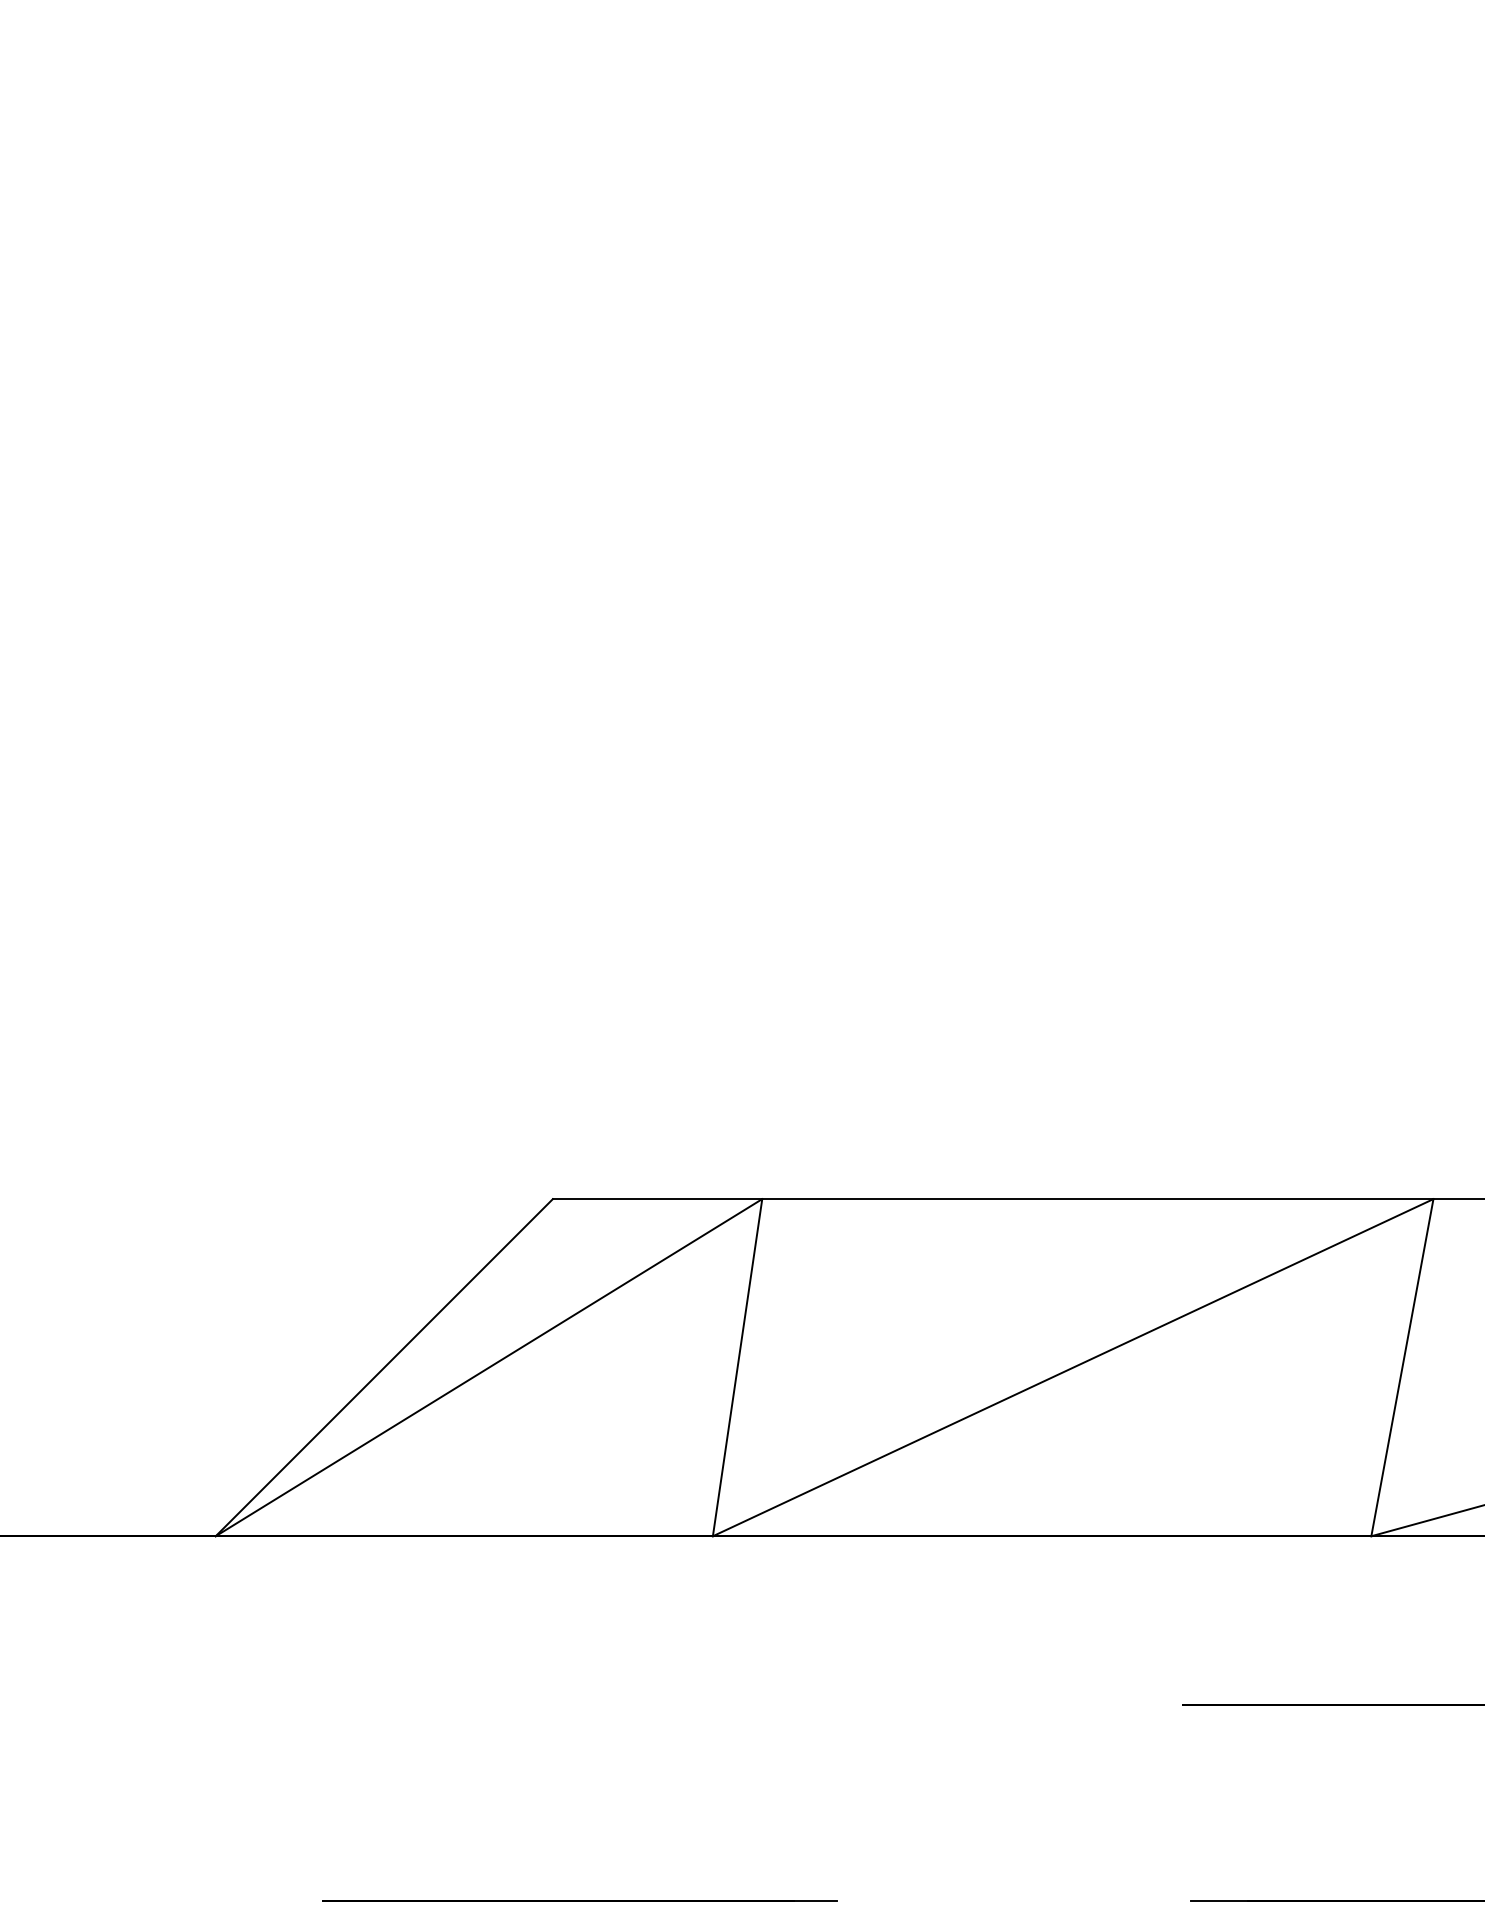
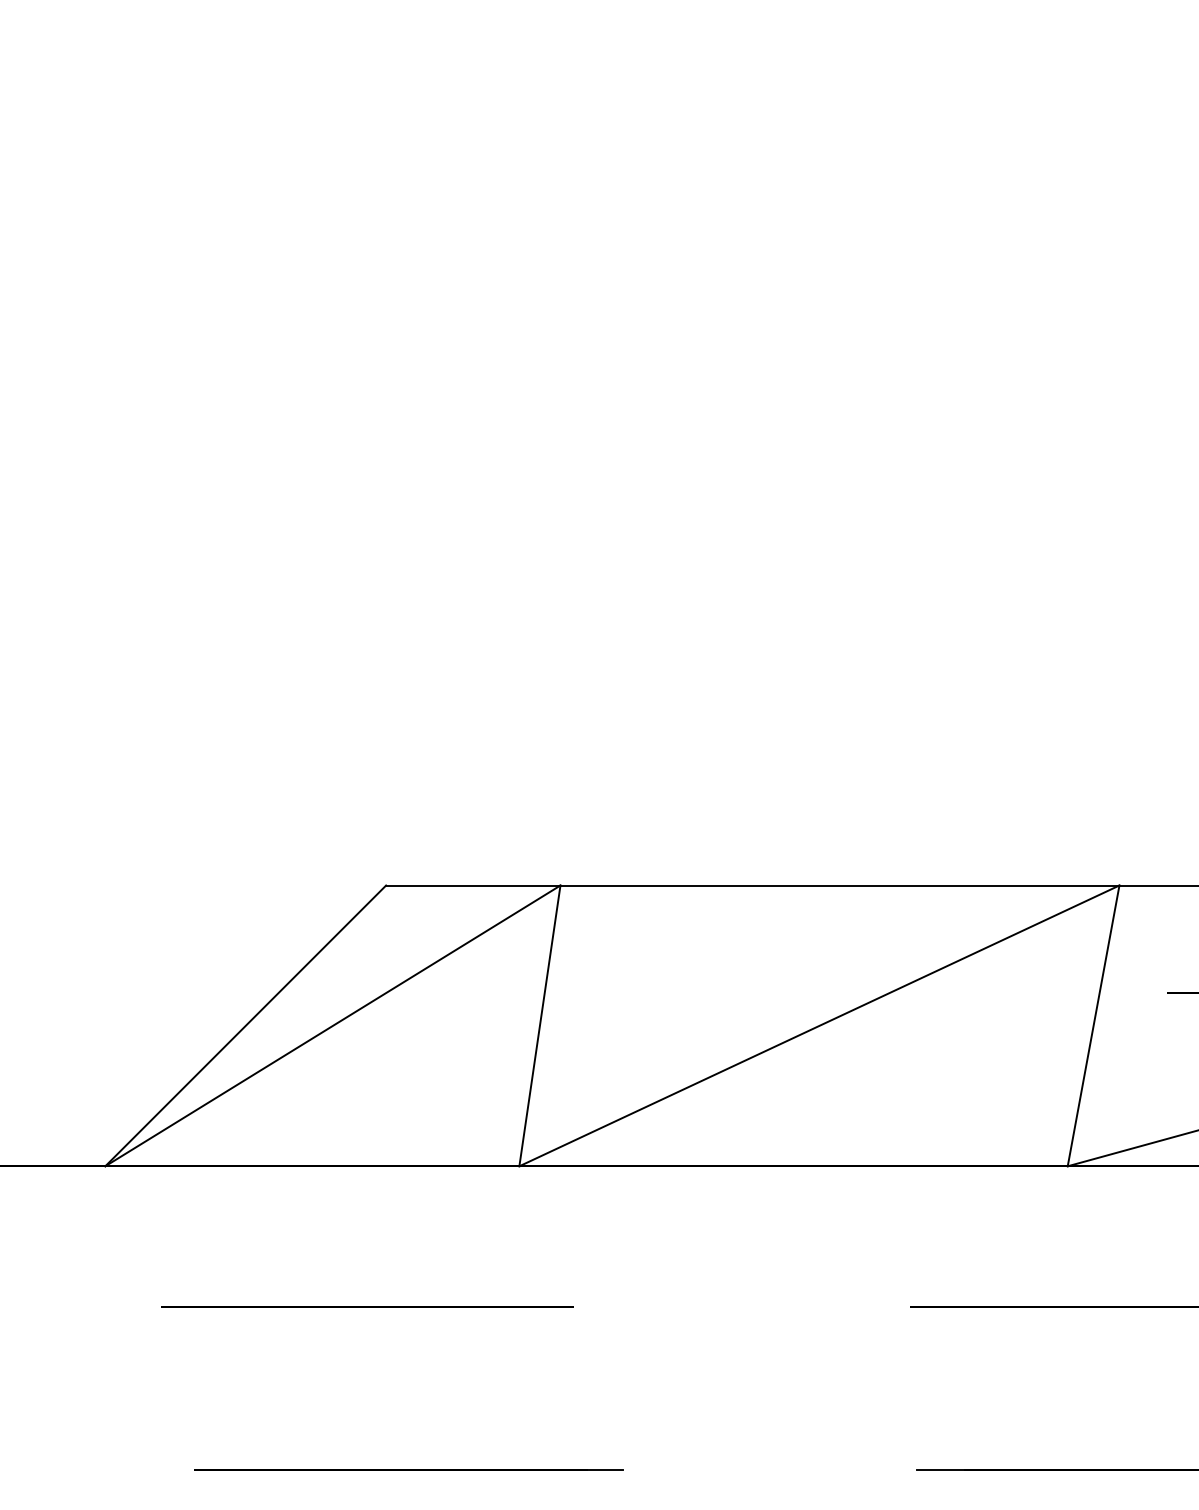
line: (530, 1704) -> (367, 1306), added

